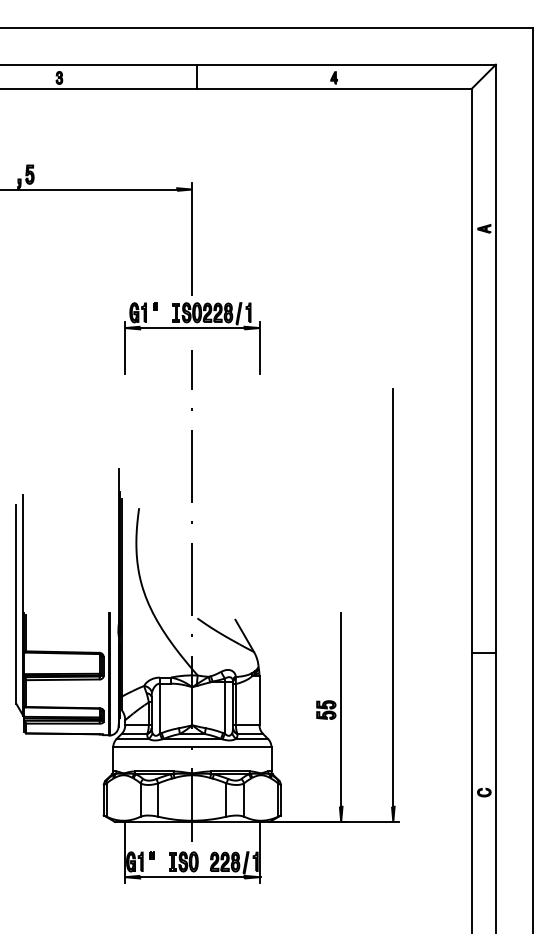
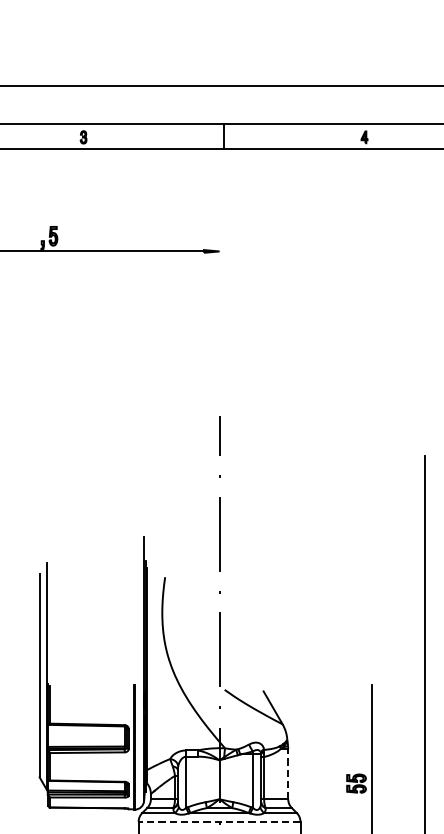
line: (192, 239) -> (219, 302), removed
part: (192, 328) -> (219, 393), removed
line: (259, 700) -> (288, 773), solid -> dashed
line: (191, 747) -> (218, 821), solid -> dashed

